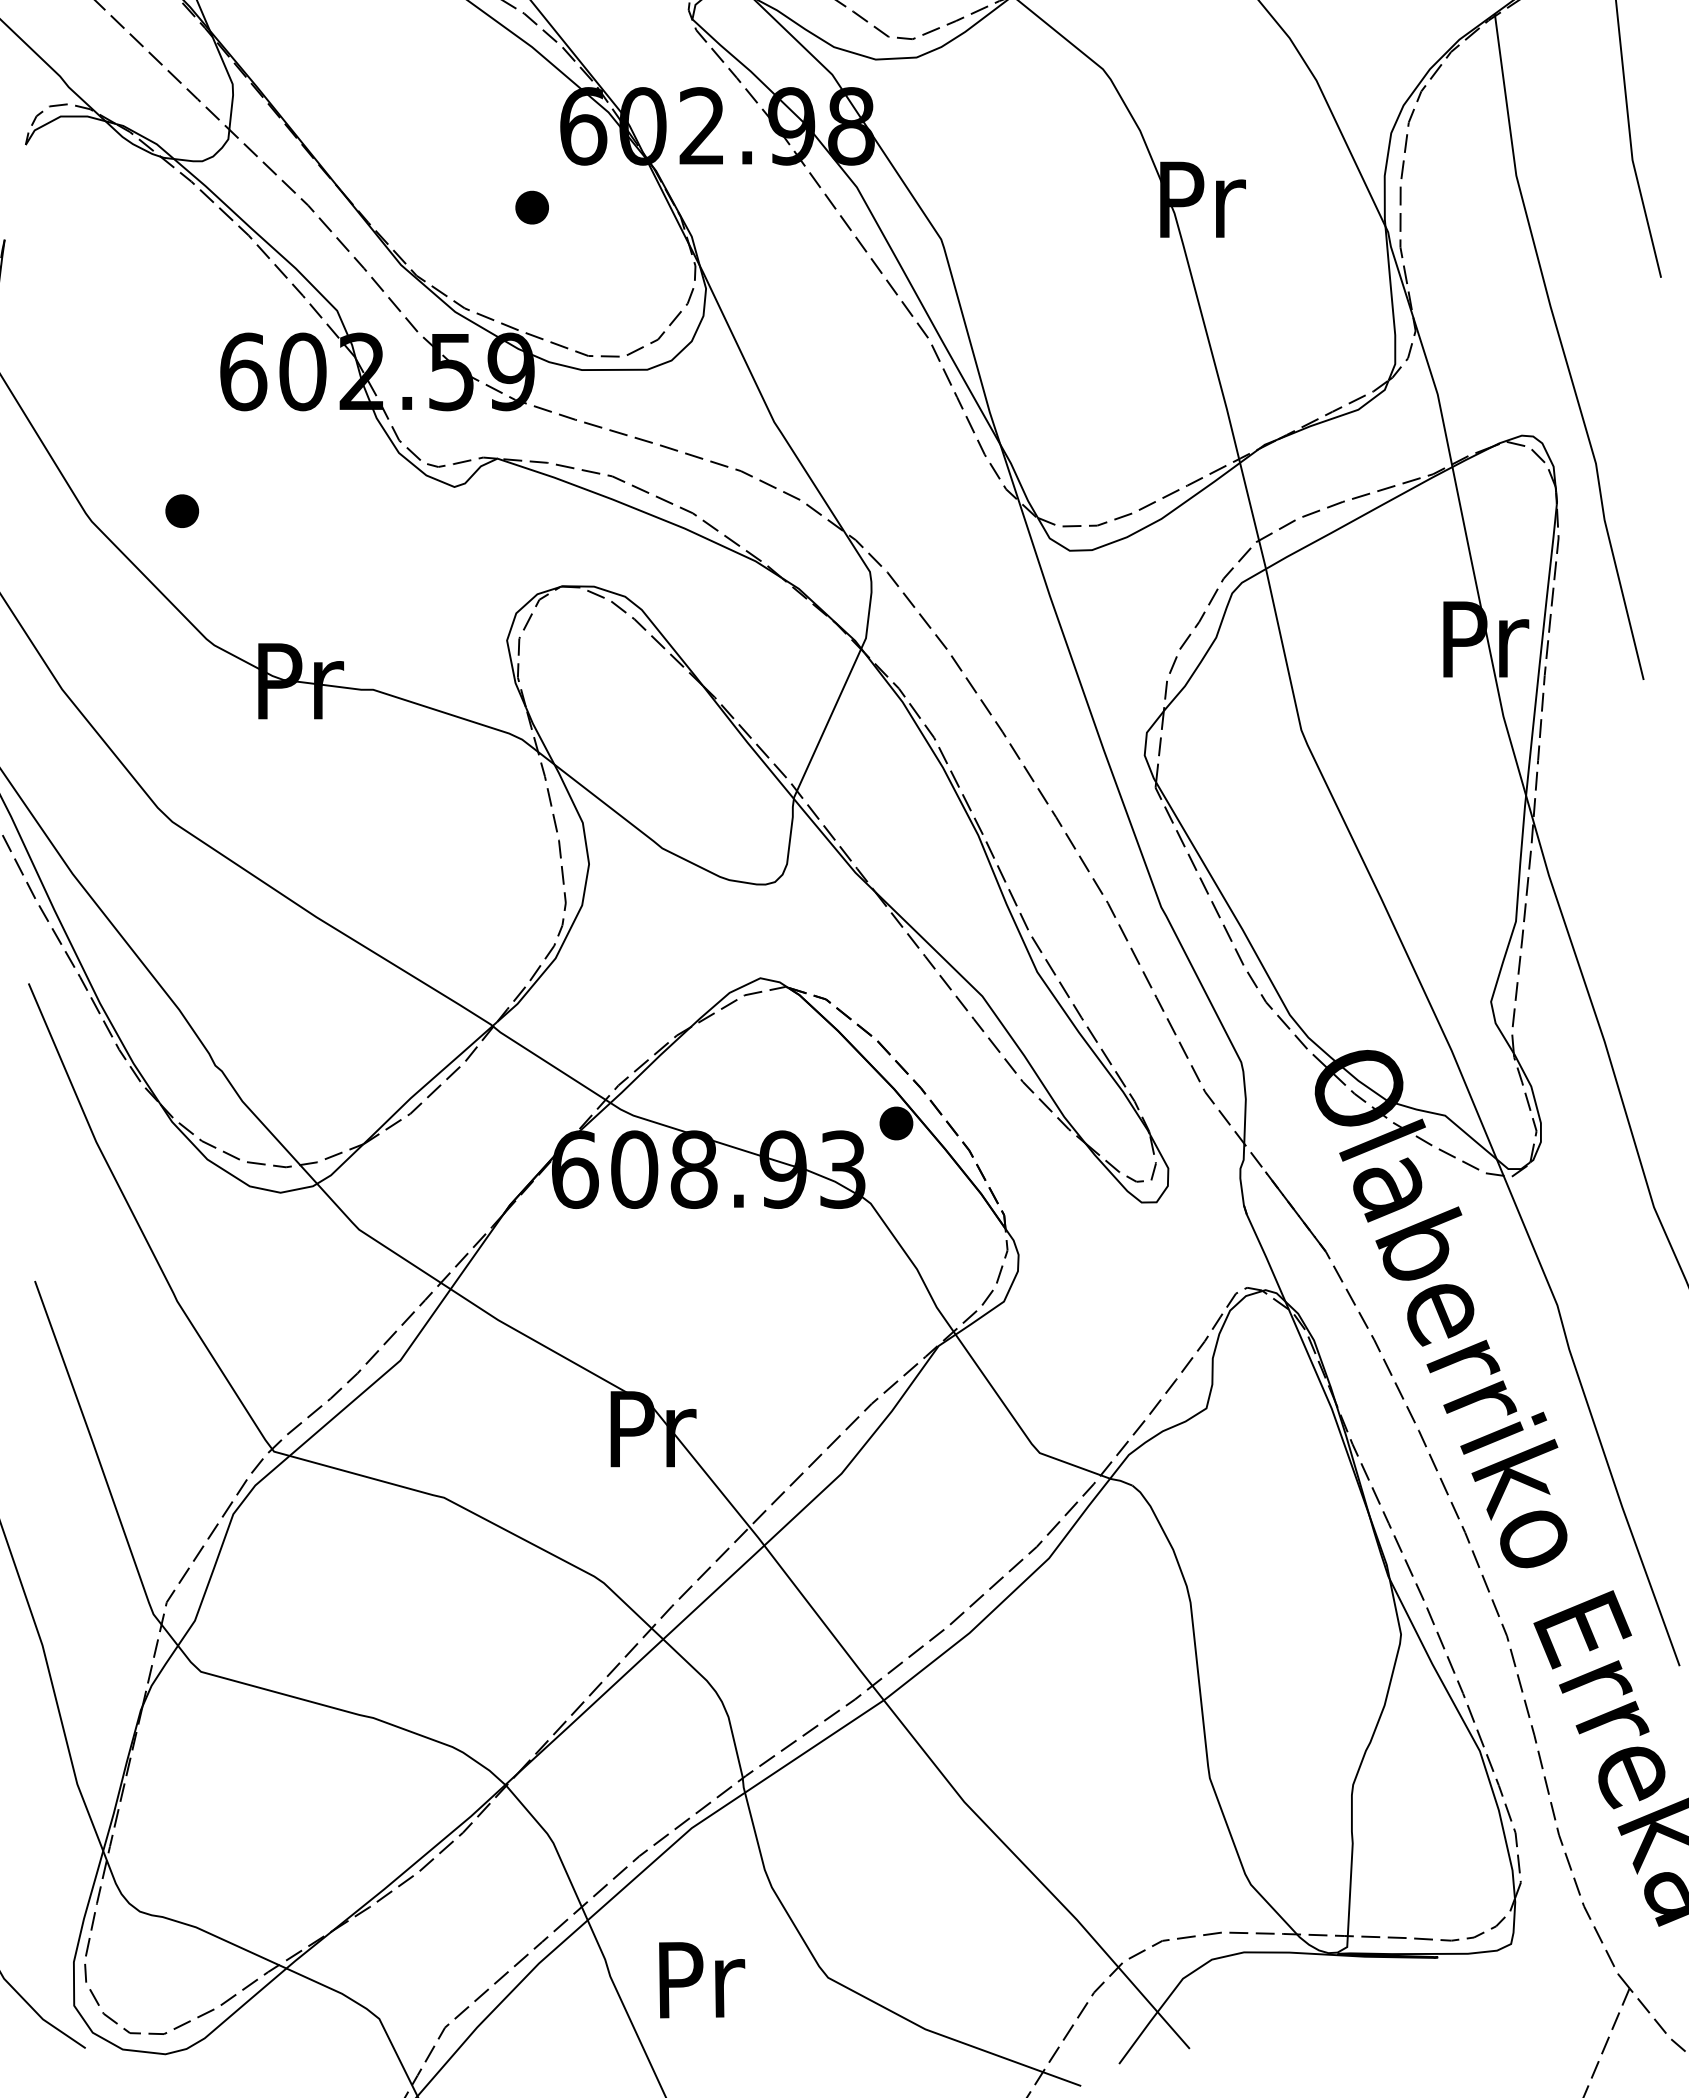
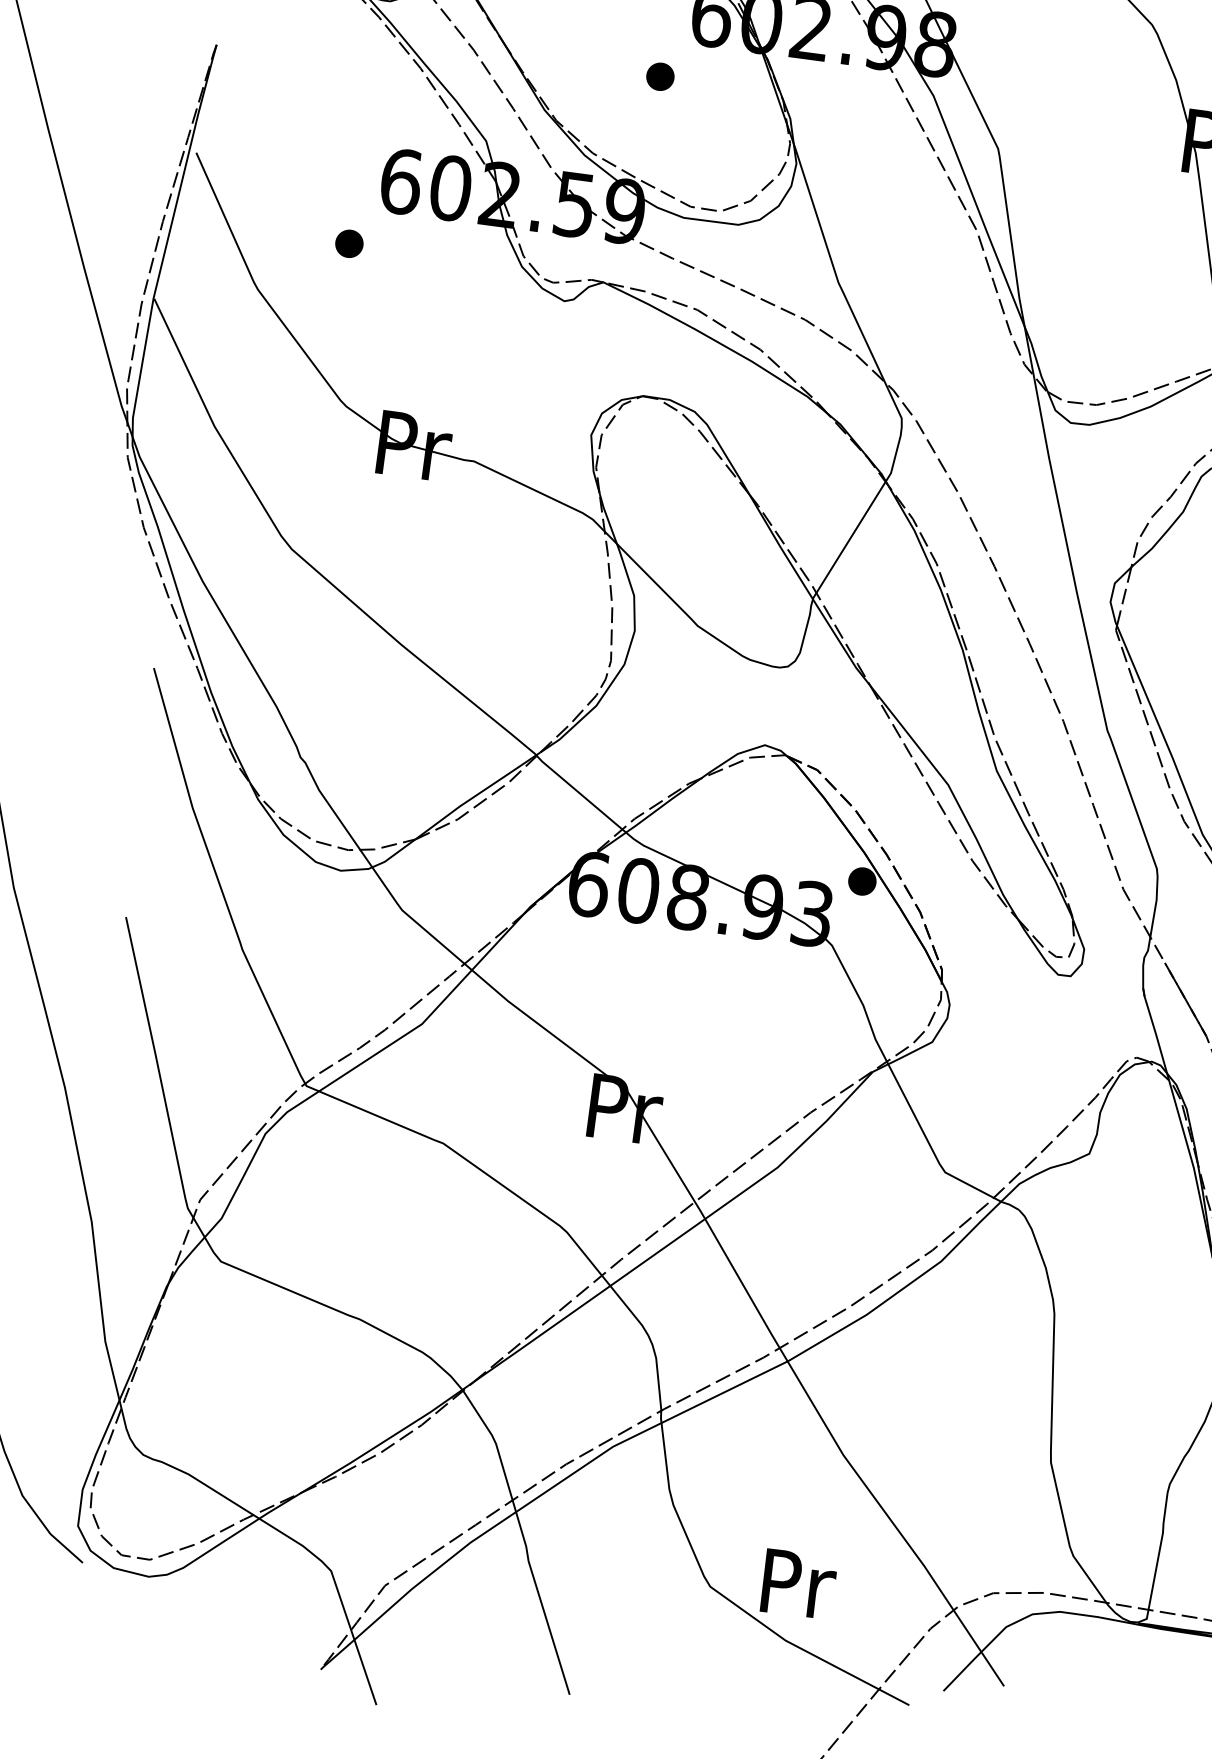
part: (182, 510) -> (349, 243), moved
text: (702, 1980) -> (799, 1584), moved

